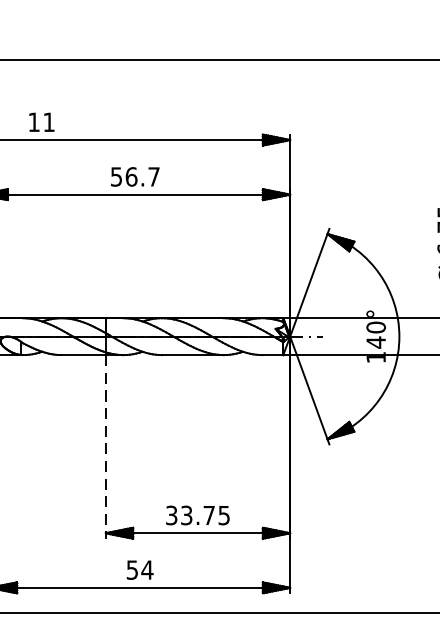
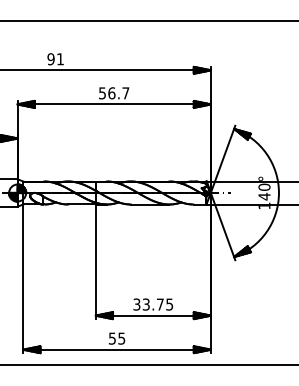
text: (33, 122) -> (50, 59), 11 -> 91
line: (105, 448) -> (95, 262), dashed -> solid
text: (146, 569) -> (121, 338), 54 -> 55

